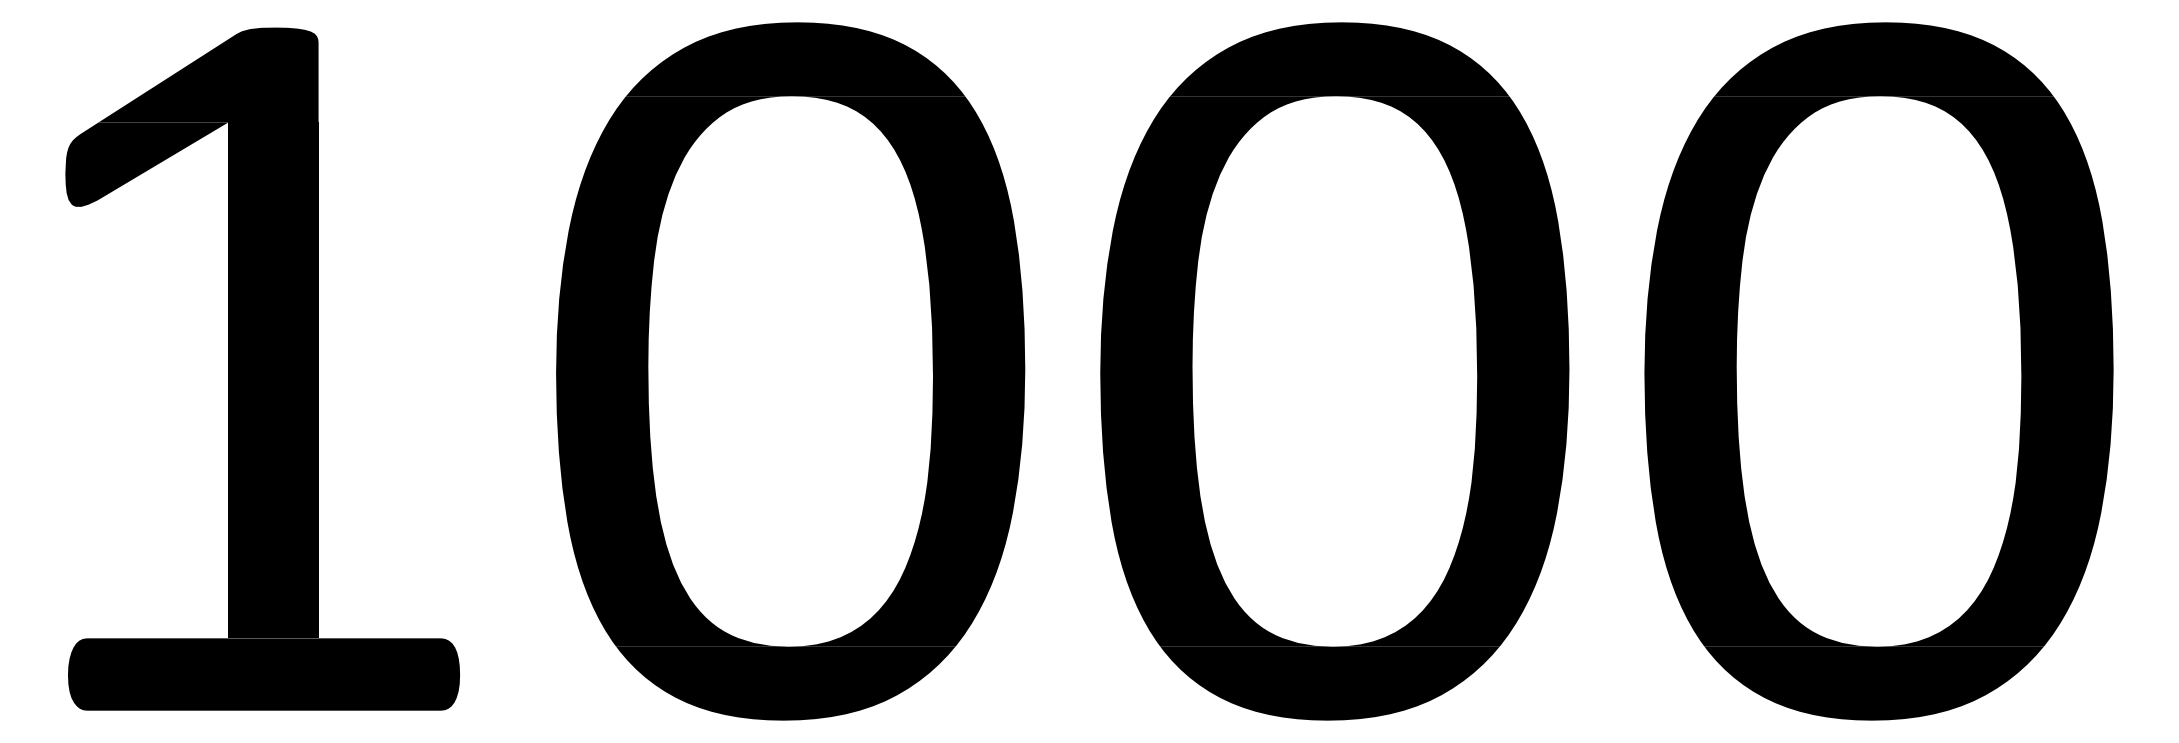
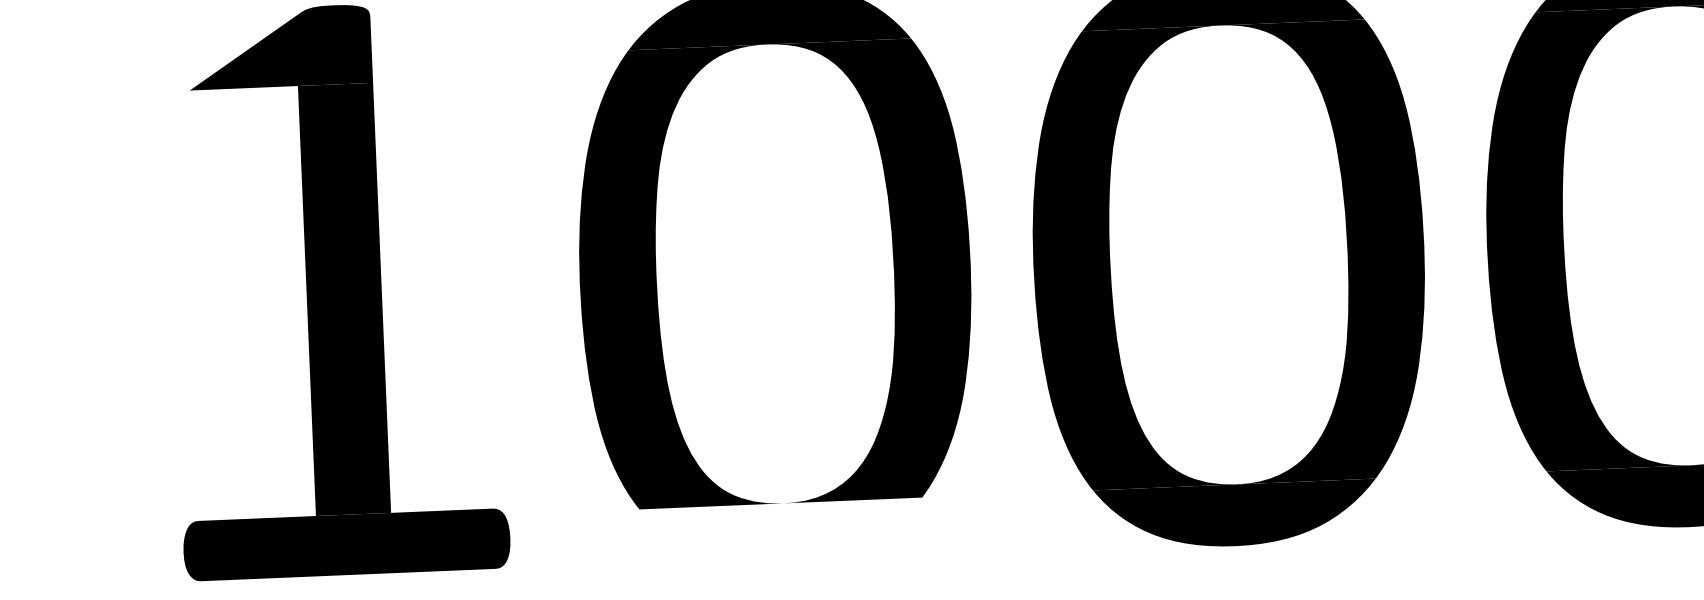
fill: (146, 164) -> (231, 123), removed
fill: (785, 683) -> (781, 534), removed

